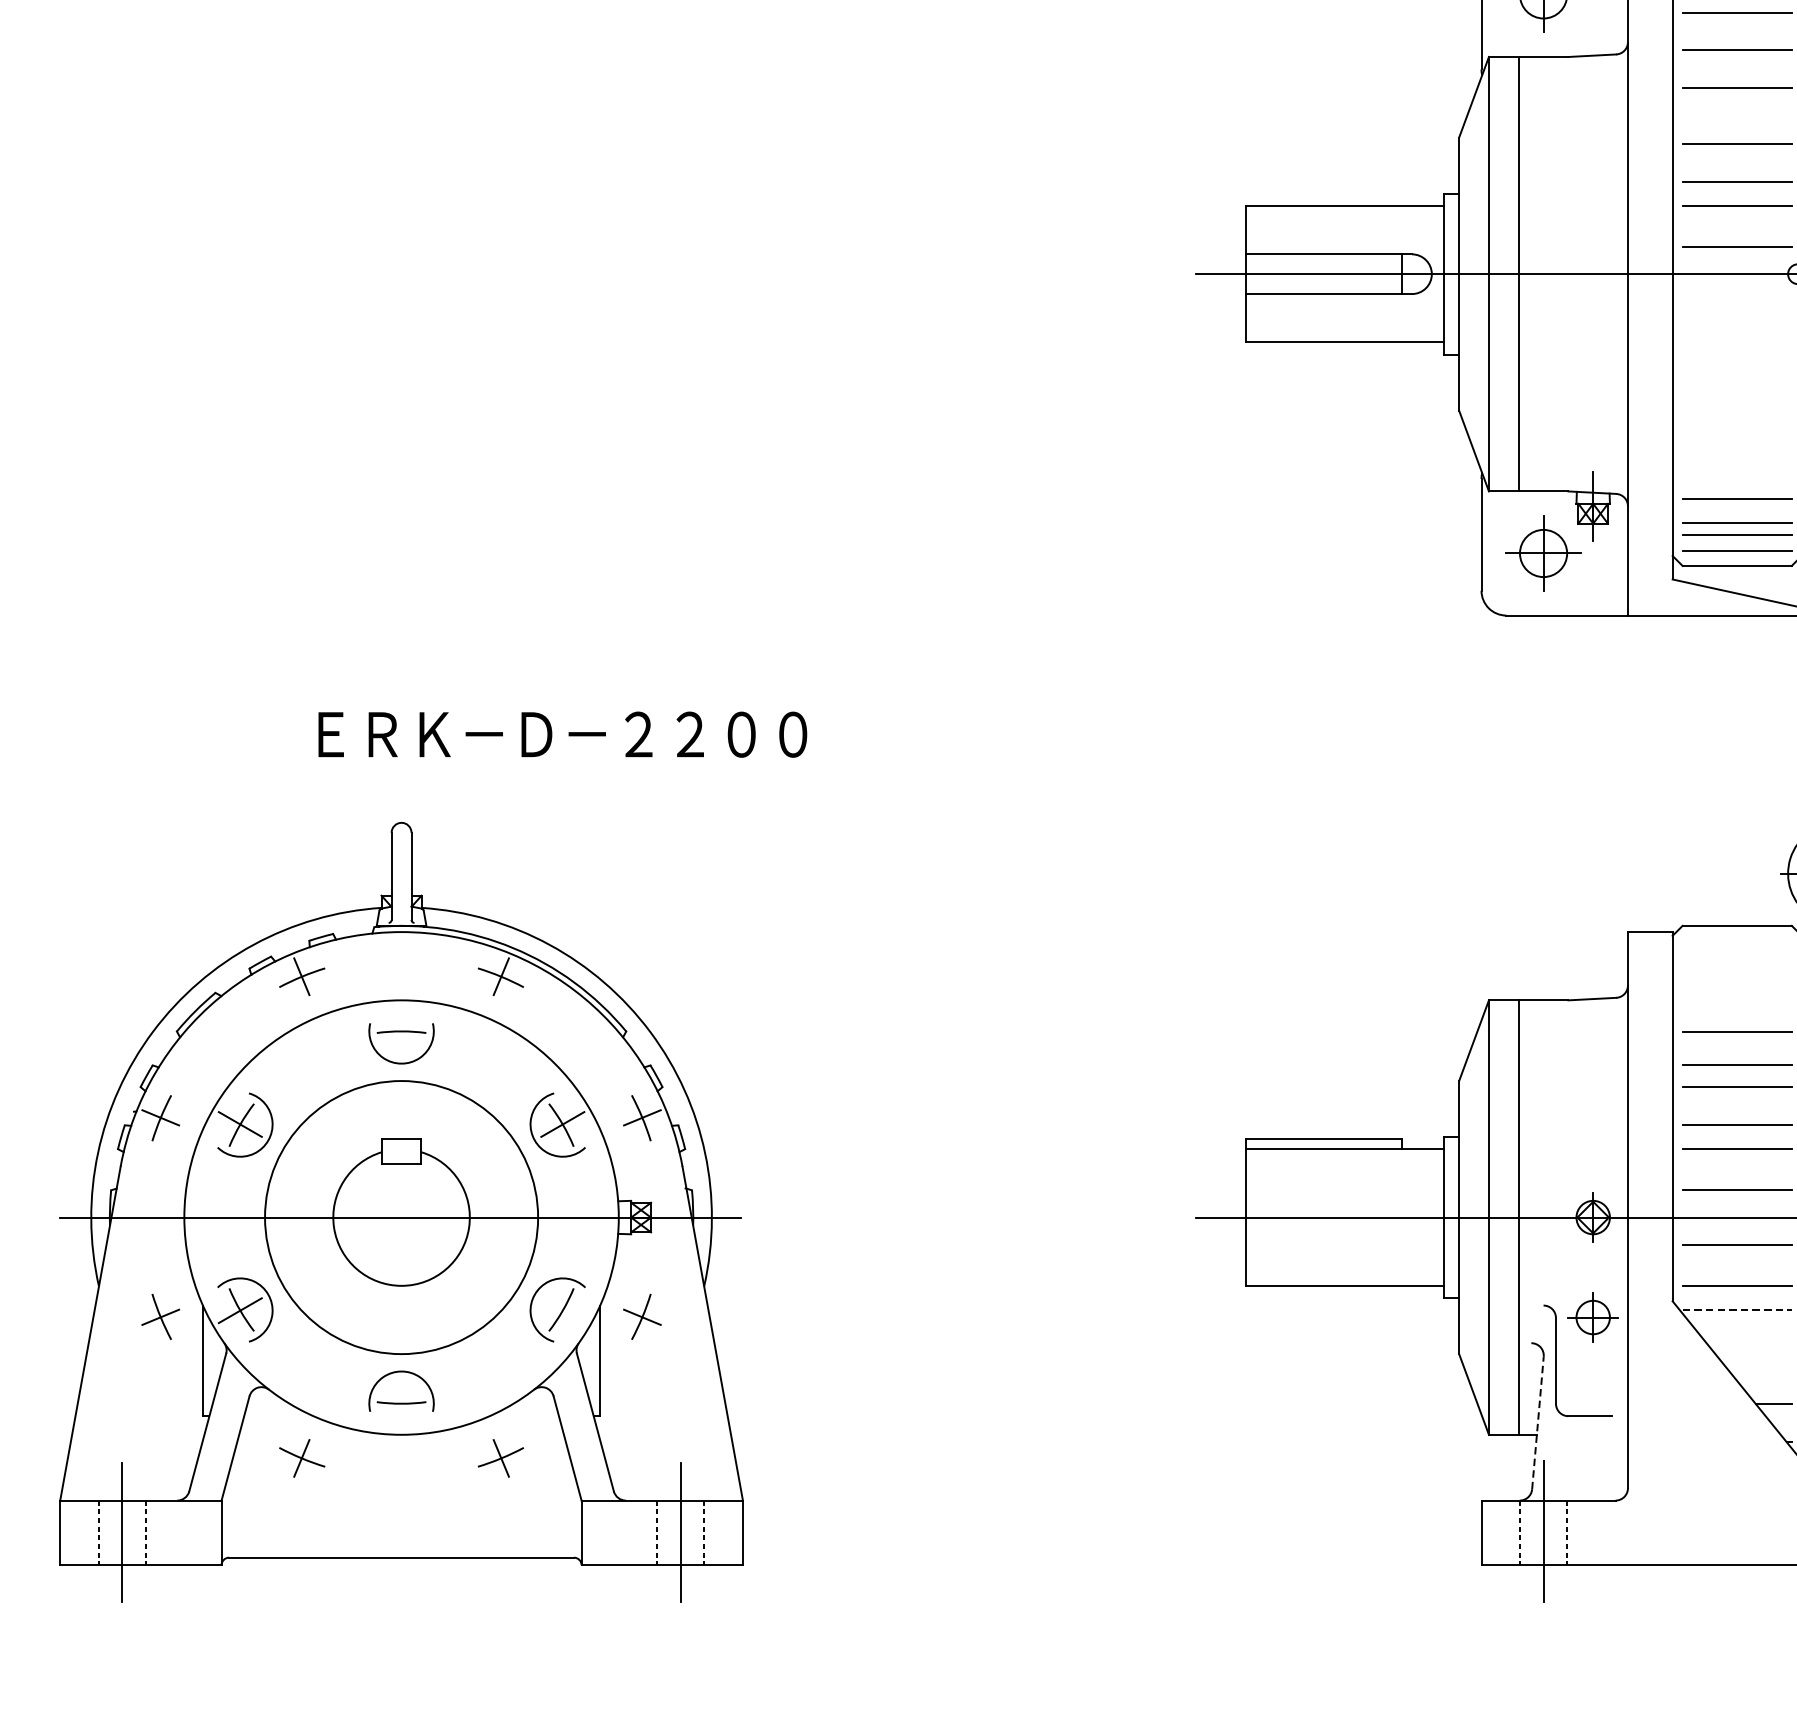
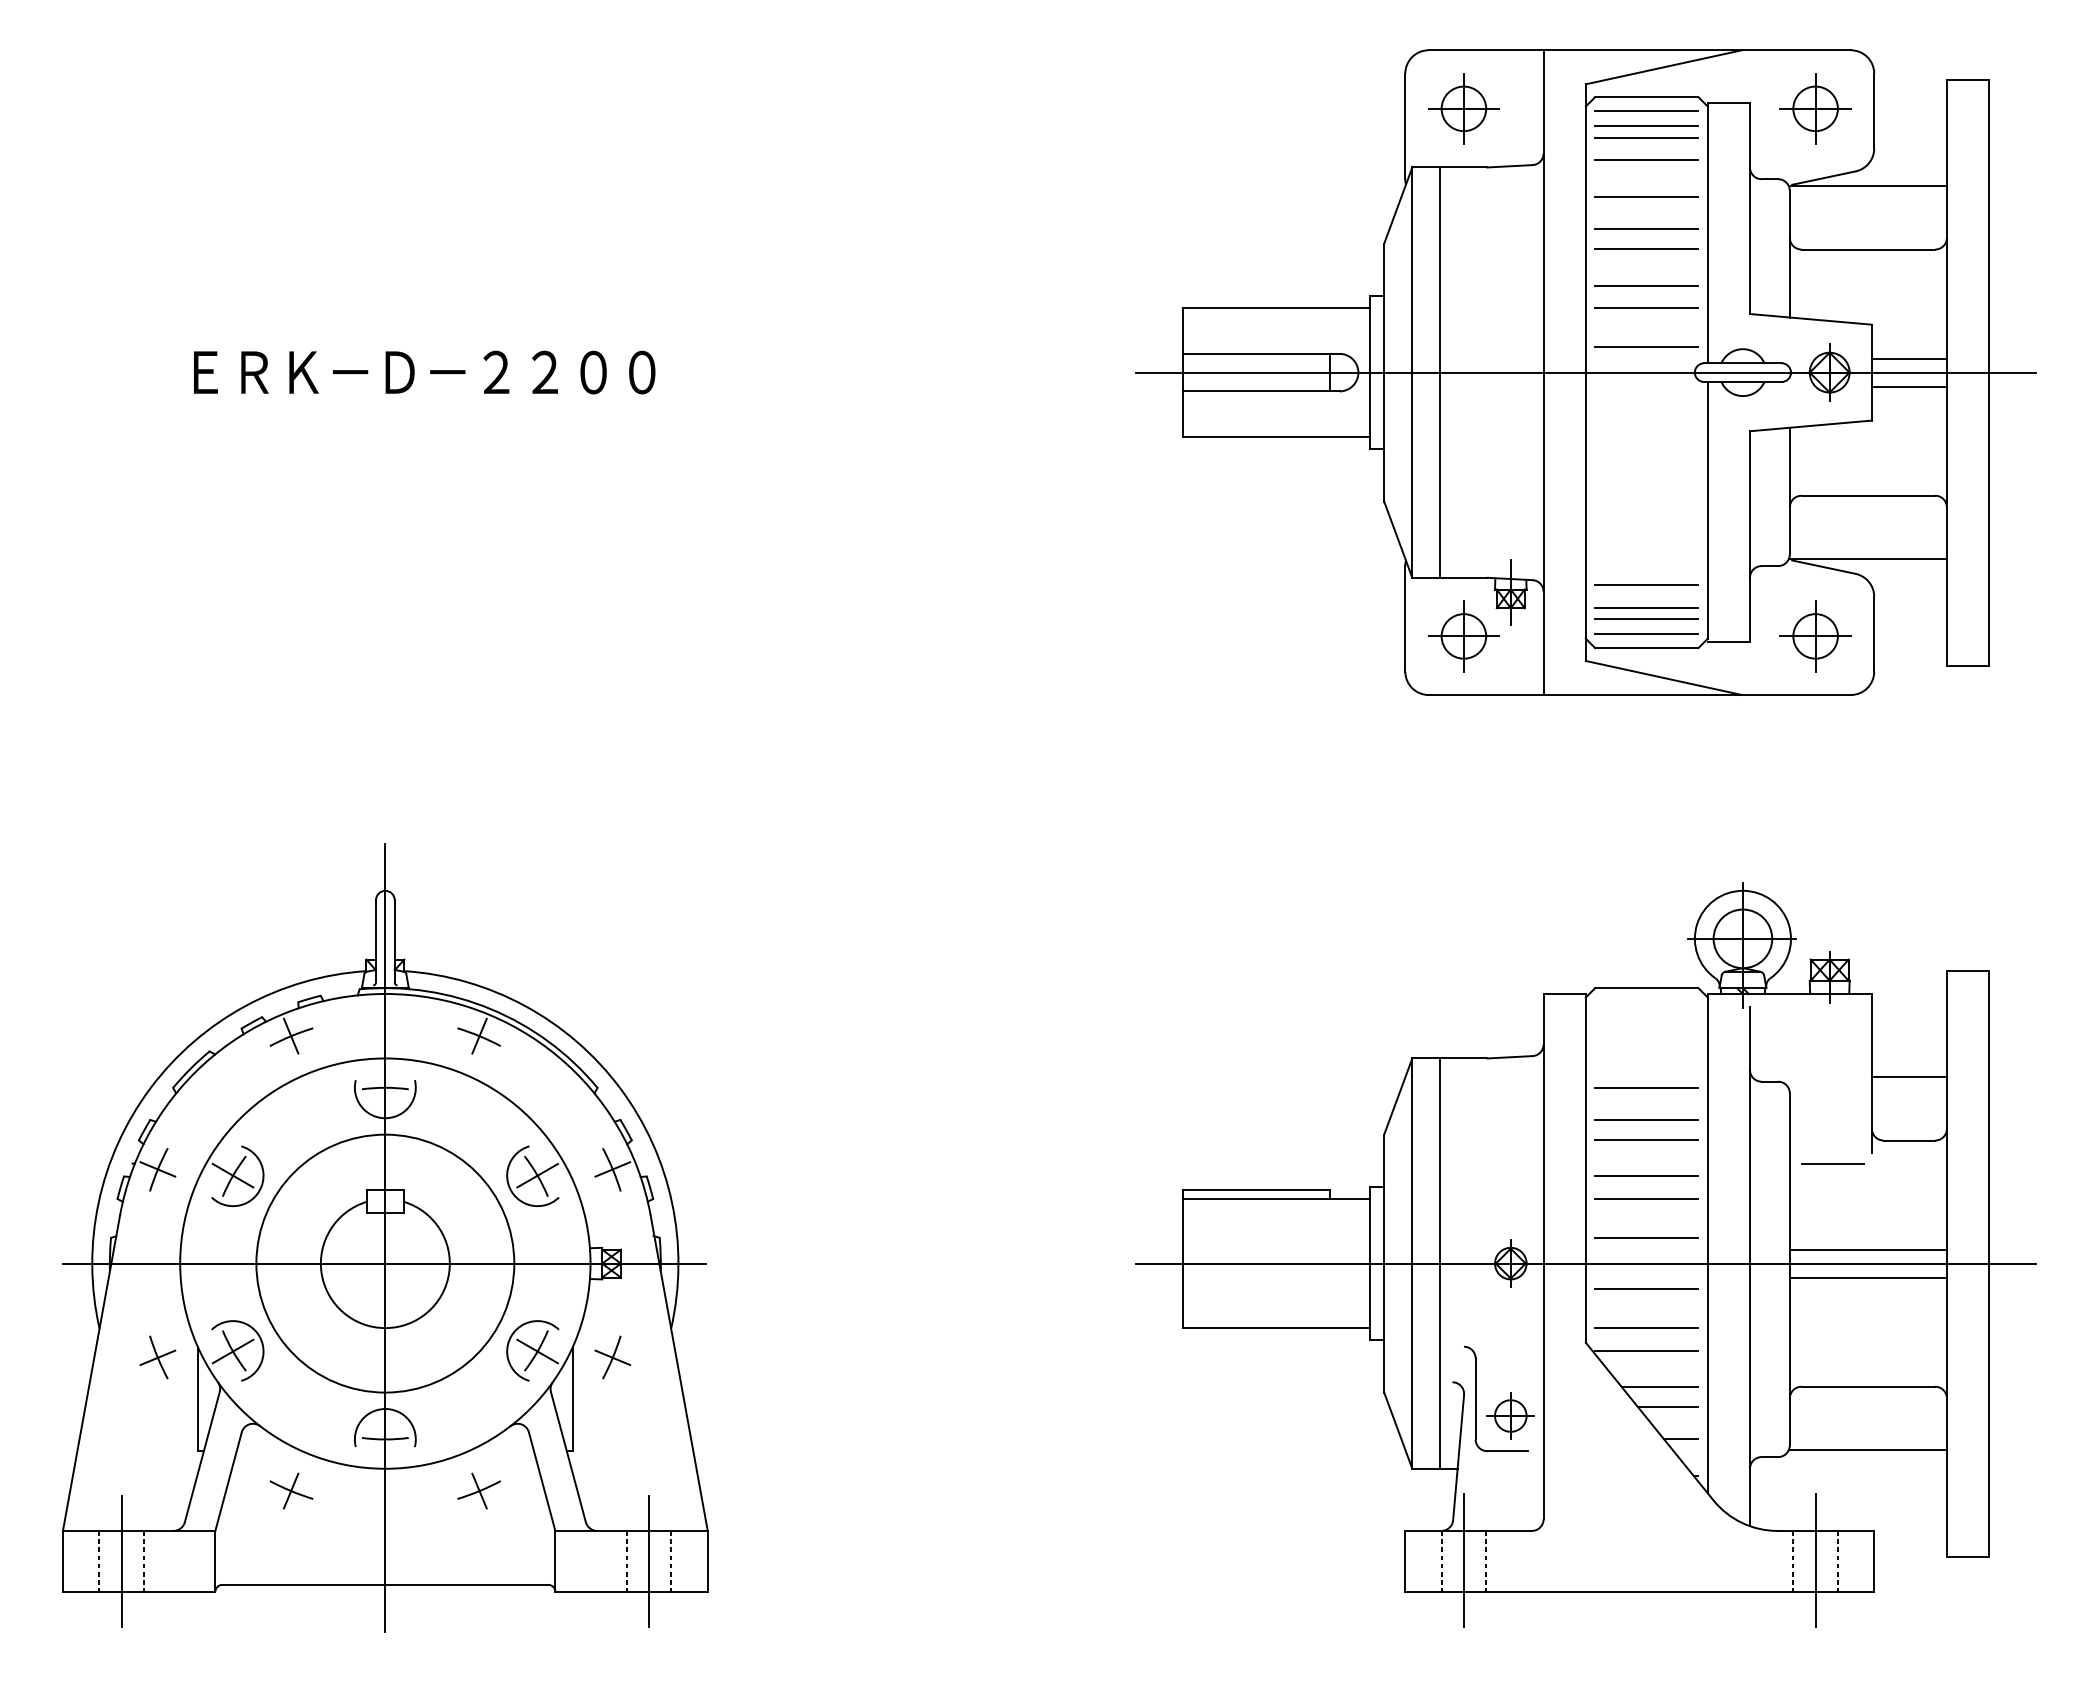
line: (1736, 25) -> (1646, 137), added
line: (1736, 121) -> (1646, 228), added
text: (562, 734) -> (424, 372), moved
line: (401, 1189) -> (385, 1237), added
line: (1736, 1309) -> (1646, 1350), dashed -> solid
line: (562, 1310) -> (537, 1351), added
part: (1592, 1316) -> (1510, 1415), moved
line: (1750, 1347) -> (1659, 1386), added
line: (1760, 1369) -> (1668, 1407), added
line: (1537, 1422) -> (1458, 1457), dashed -> solid

